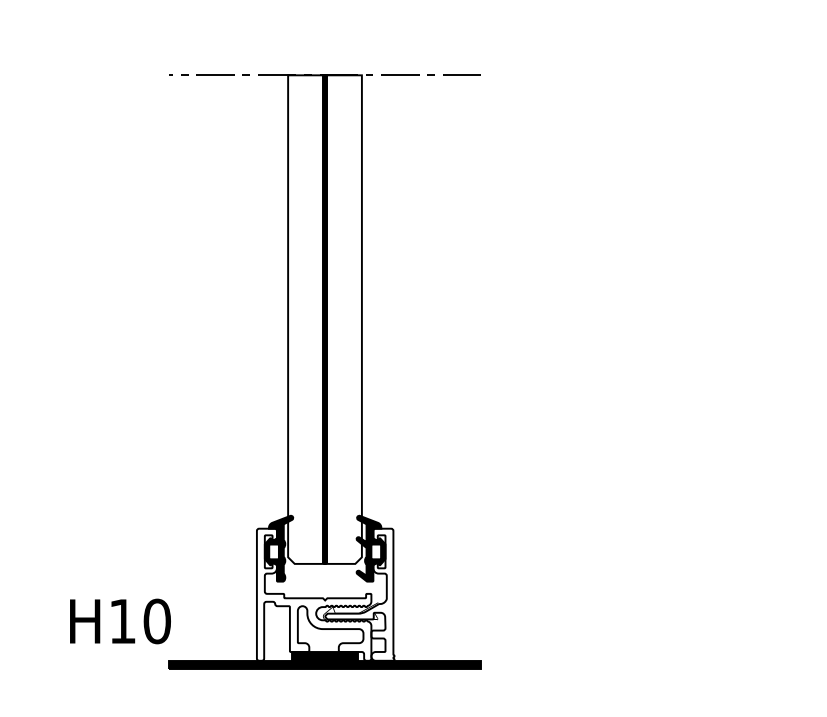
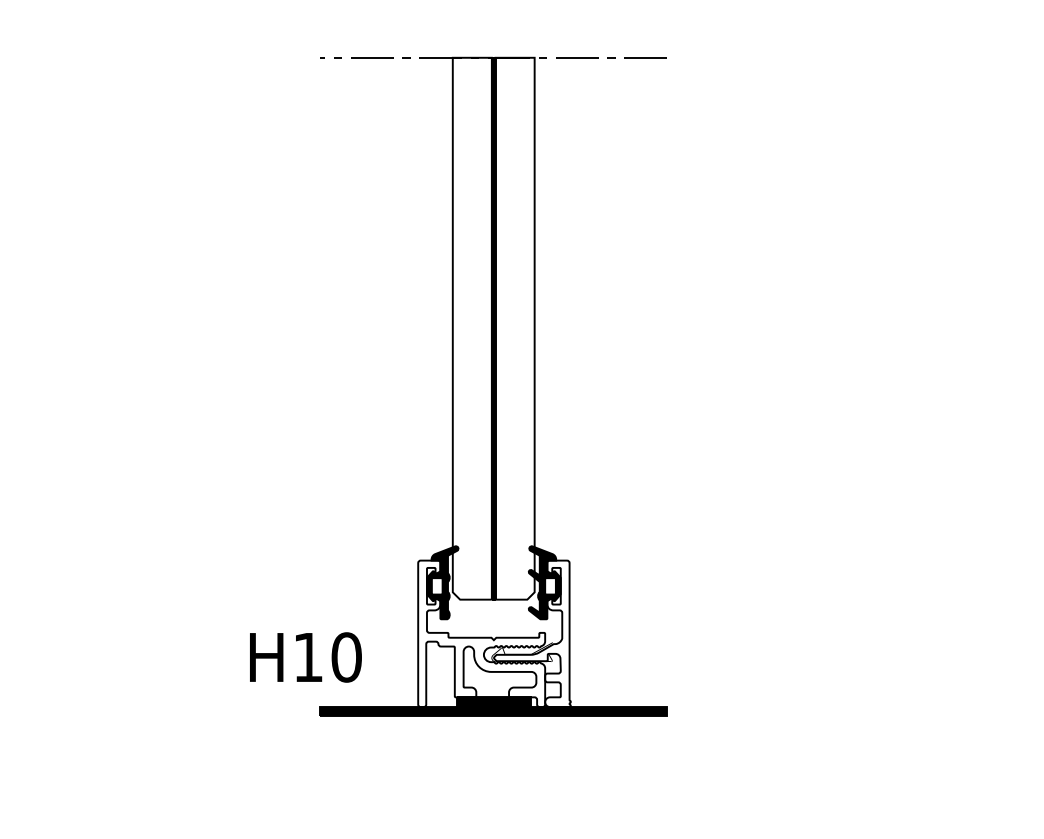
text: (120, 621) -> (305, 657), moved

